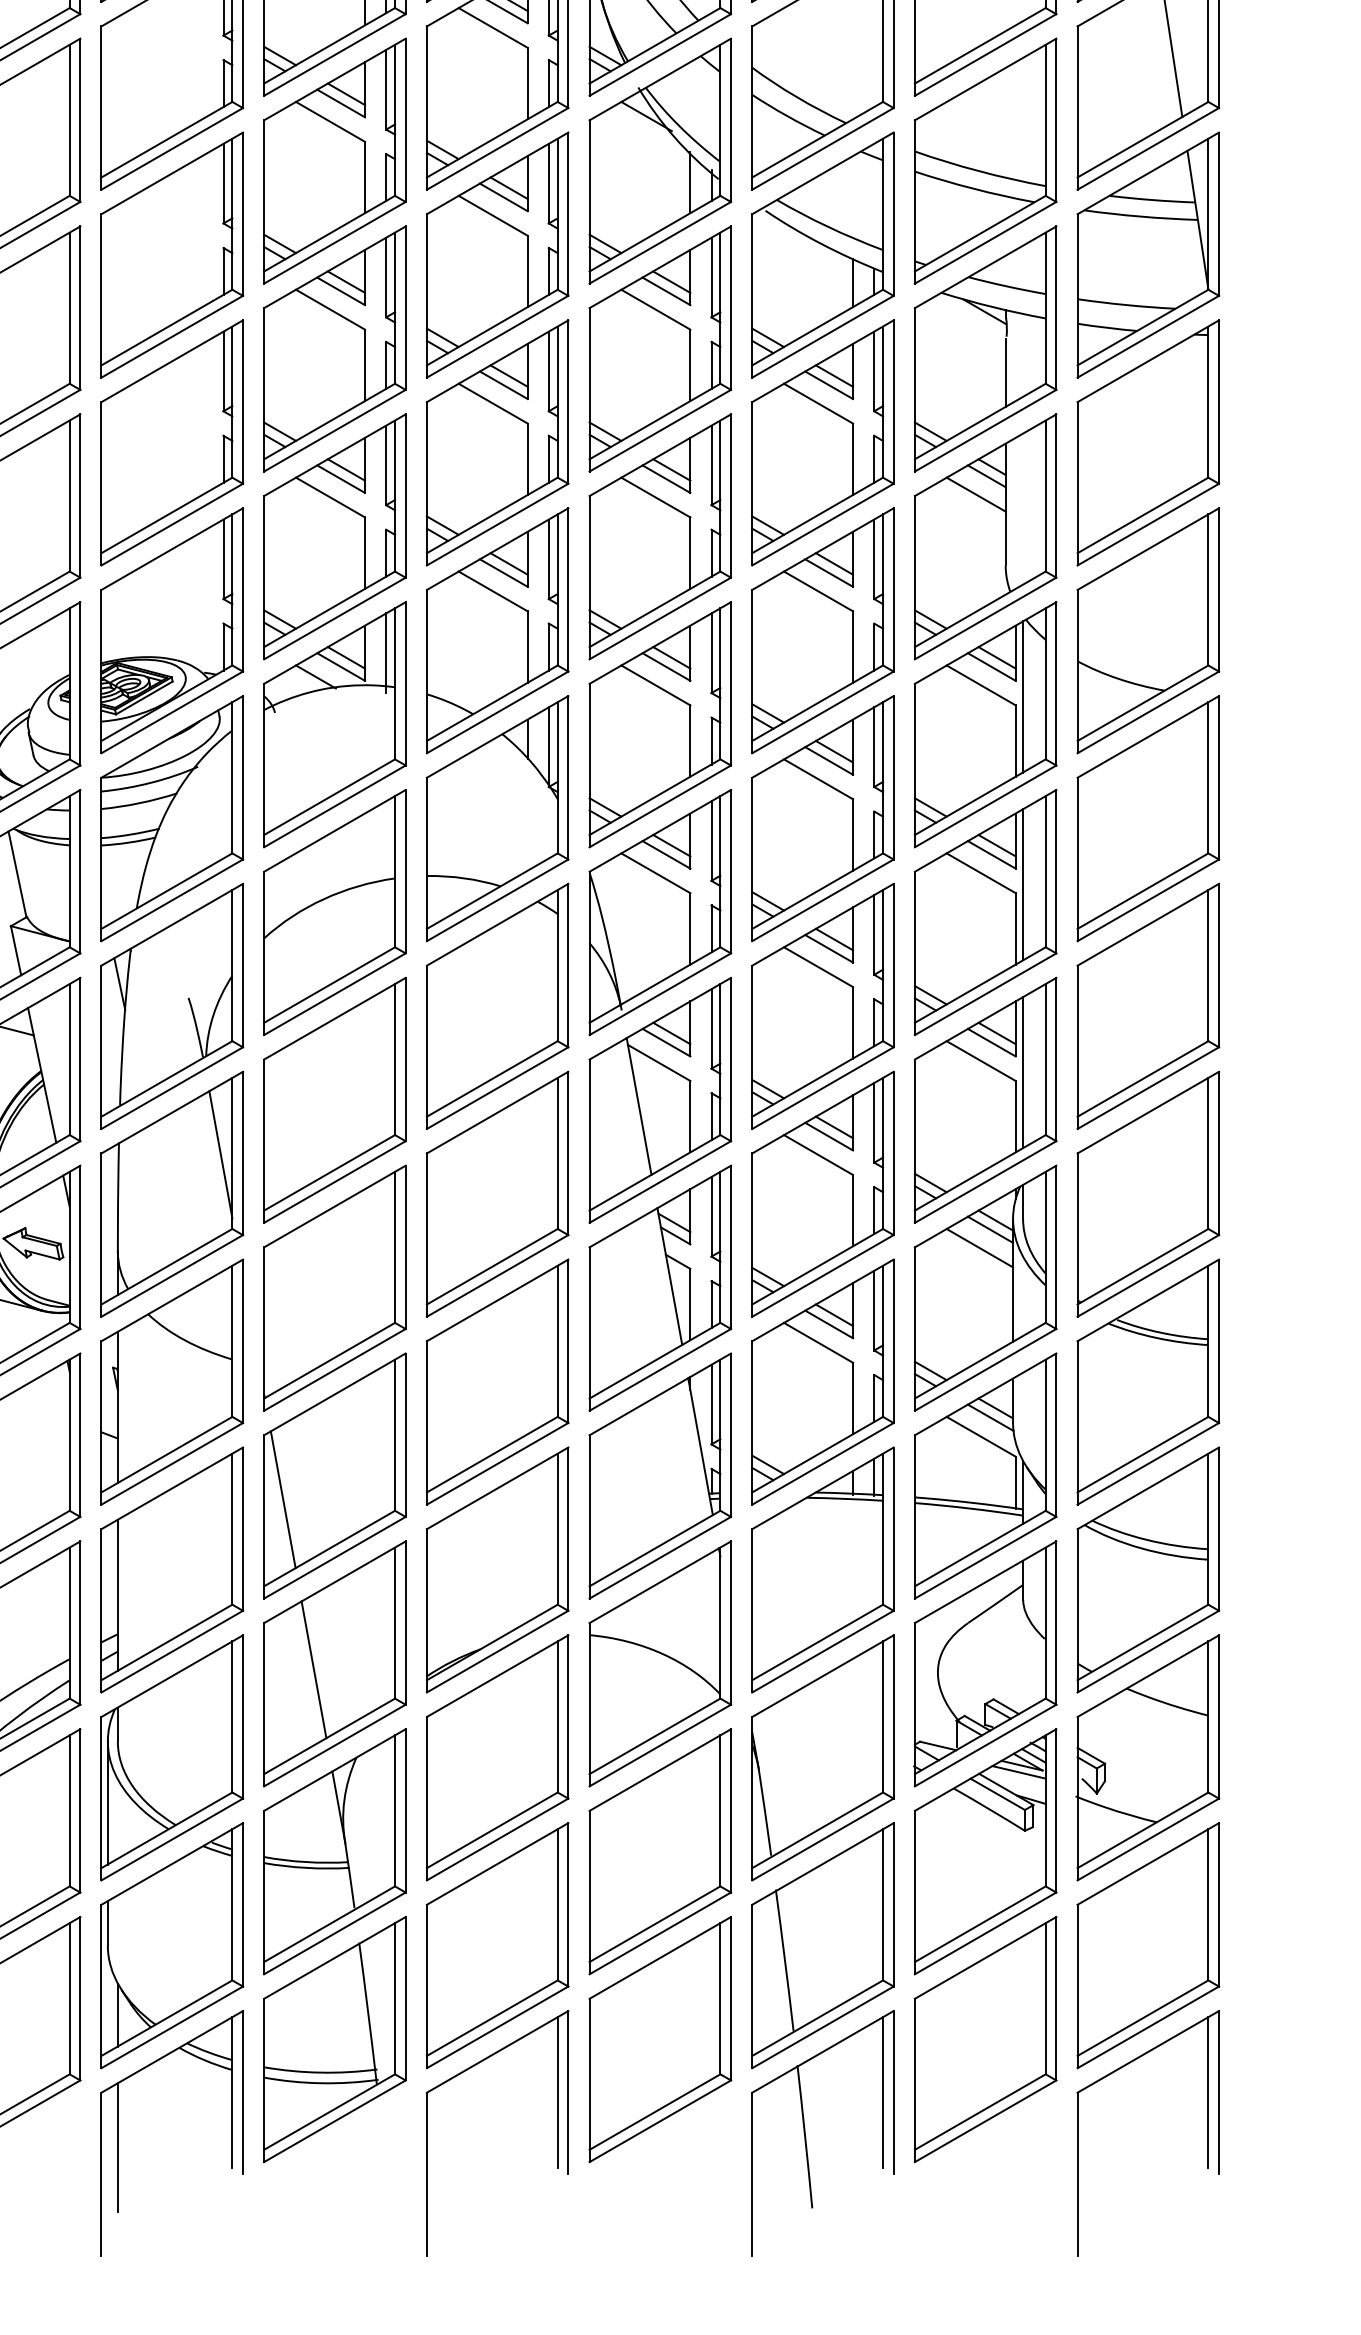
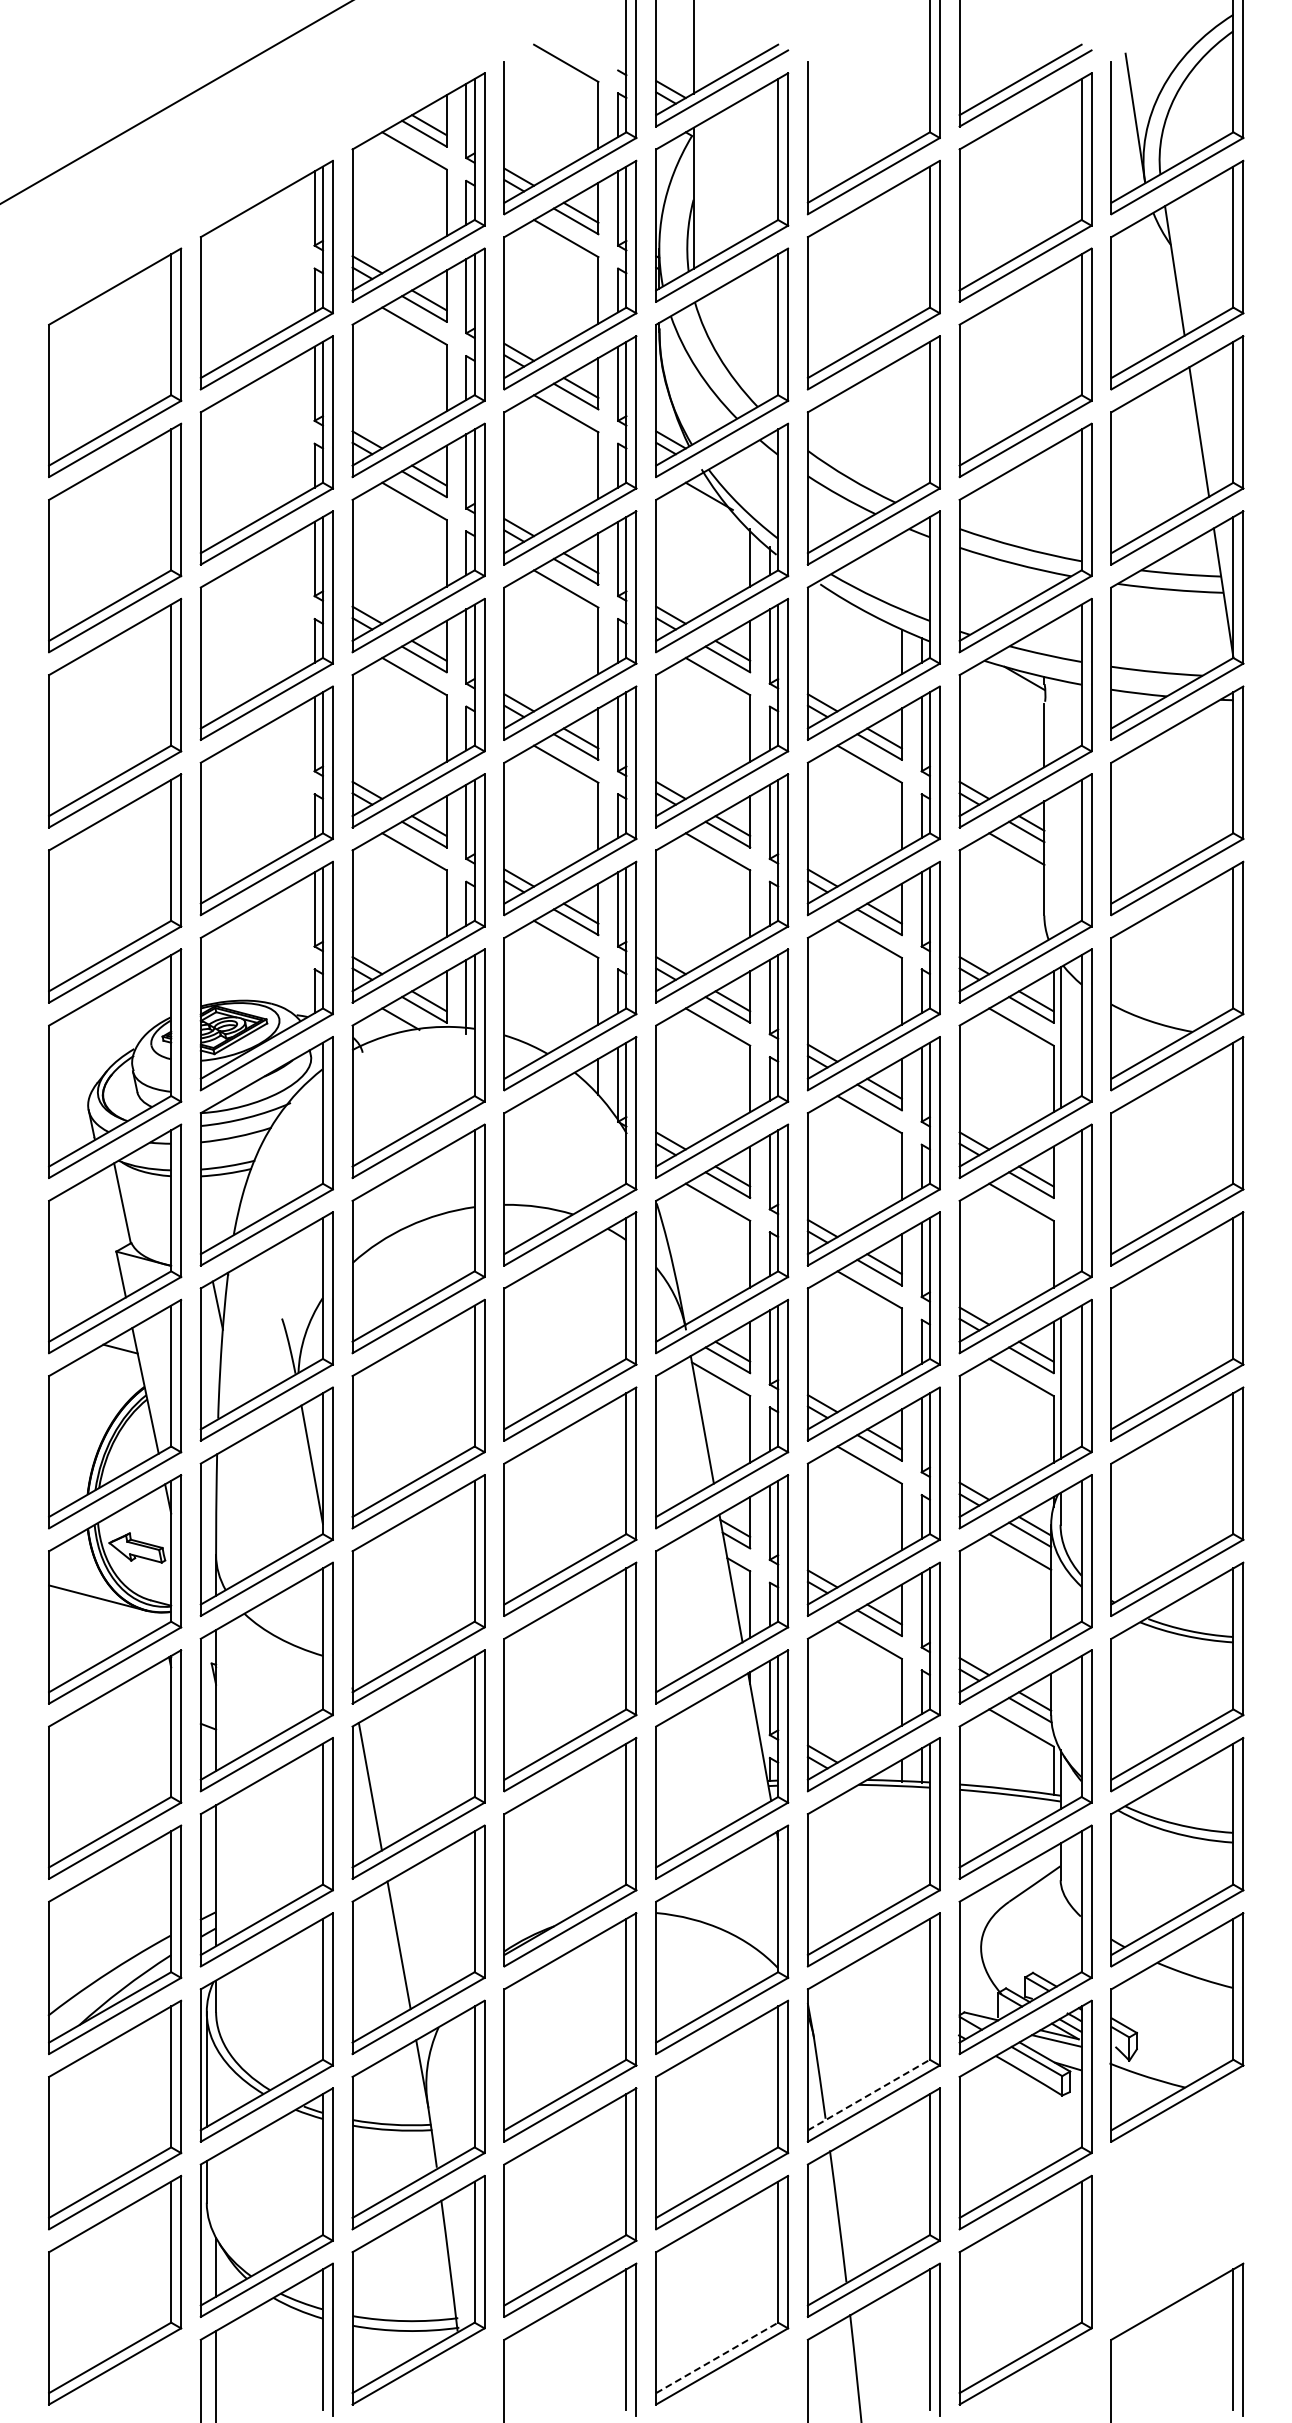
line: (1023, 884) -> (1060, 1212), removed
line: (818, 1829) -> (869, 2094), solid -> dashed
part: (1148, 1945) -> (1177, 2202), removed
line: (655, 2111) -> (717, 2357), solid -> dashed

